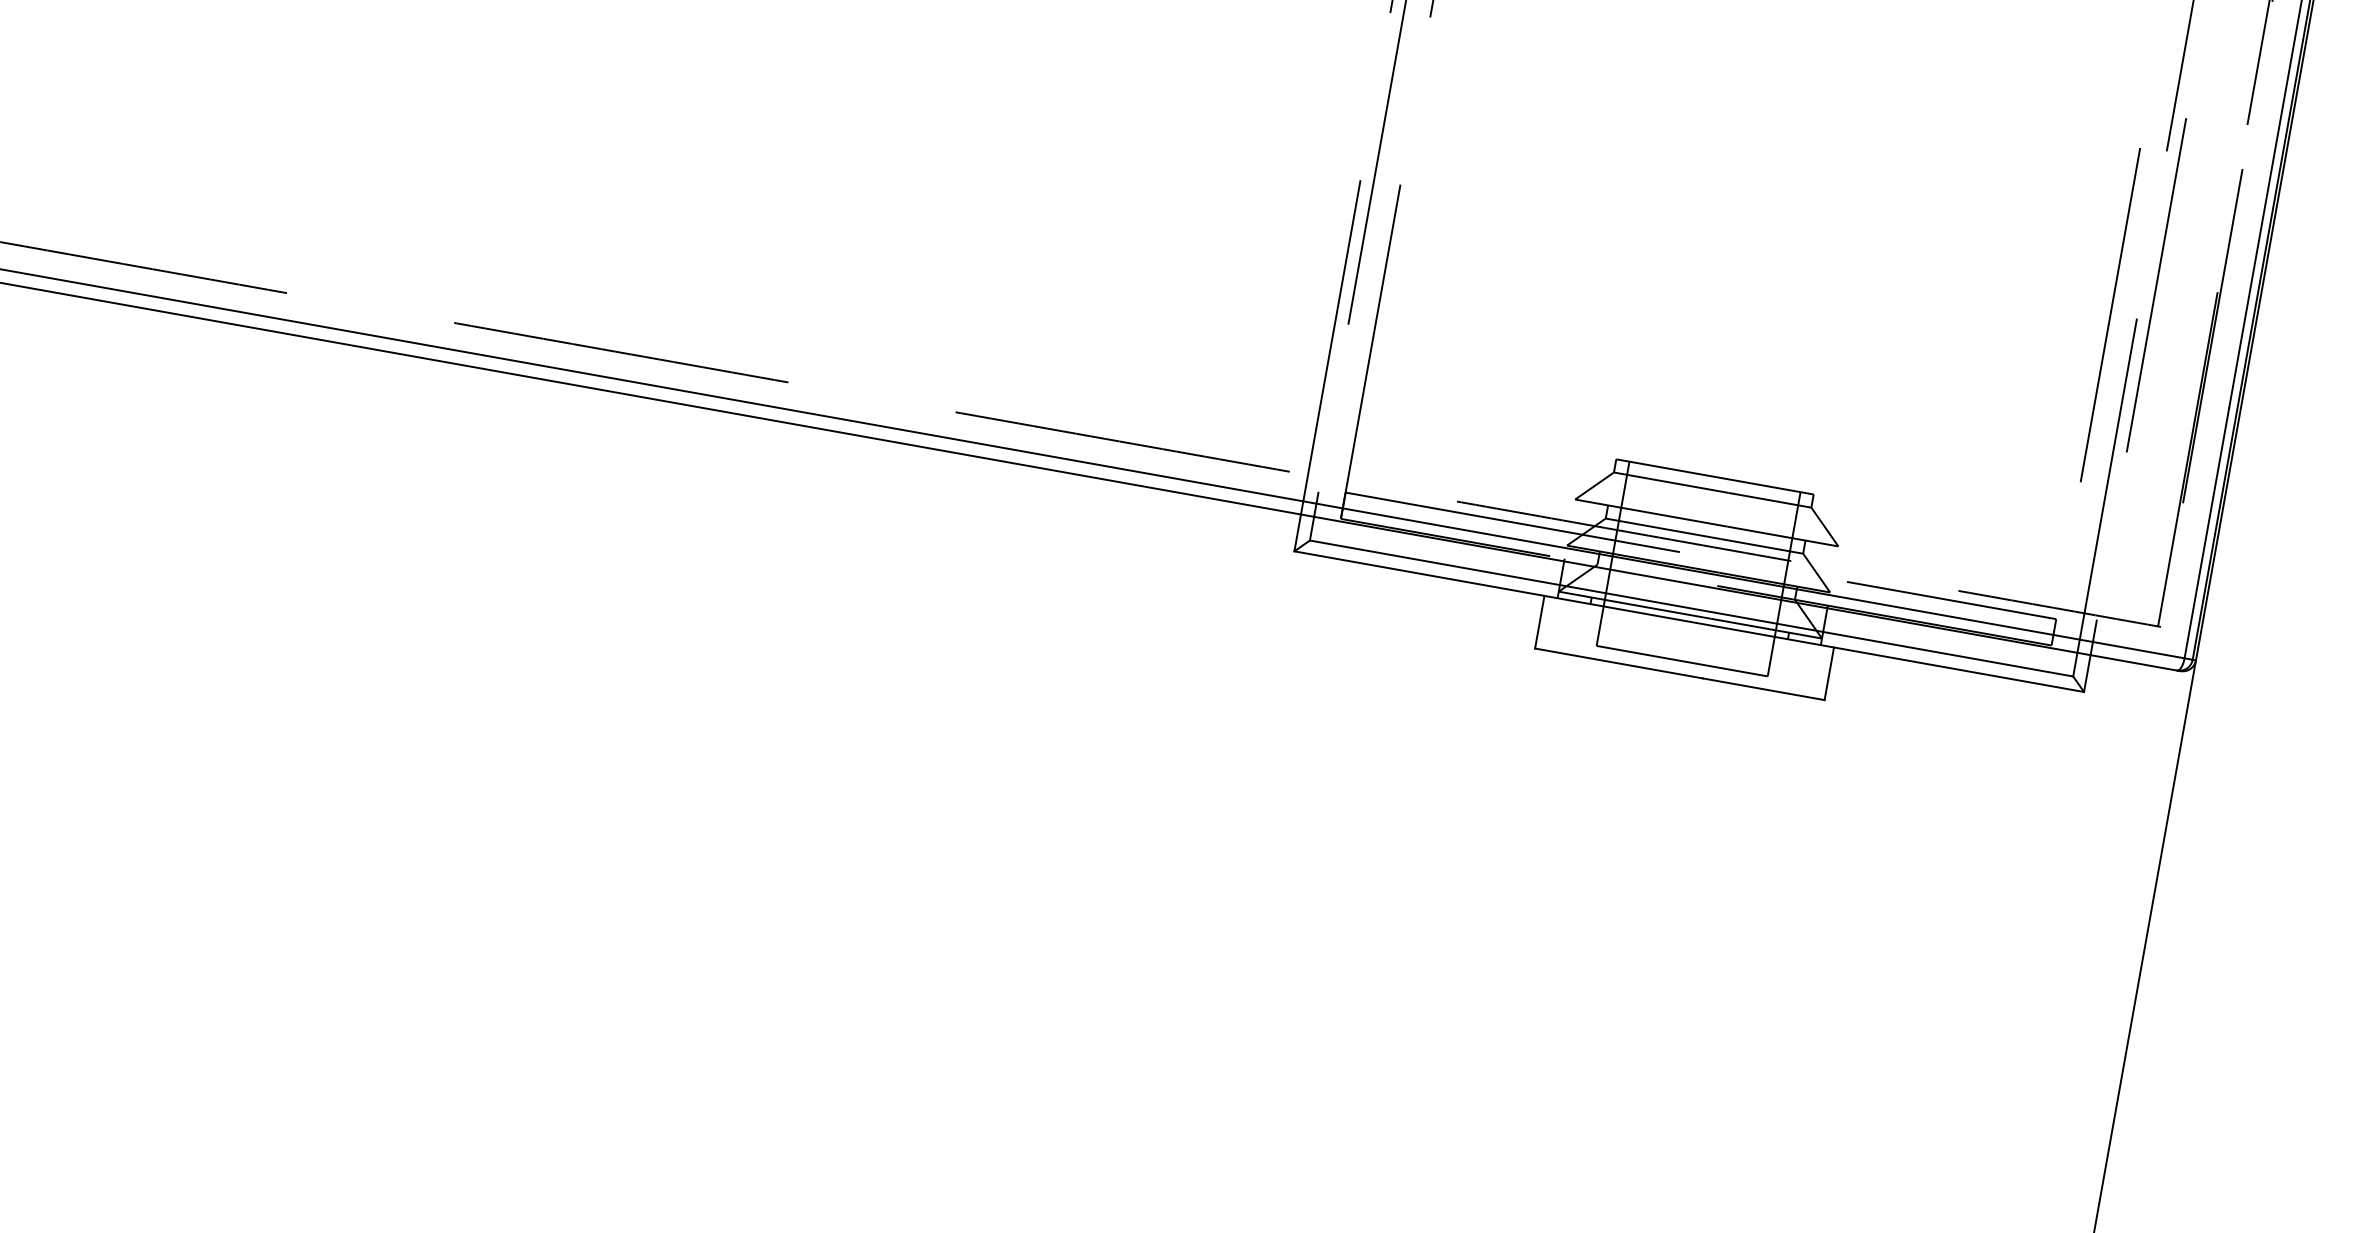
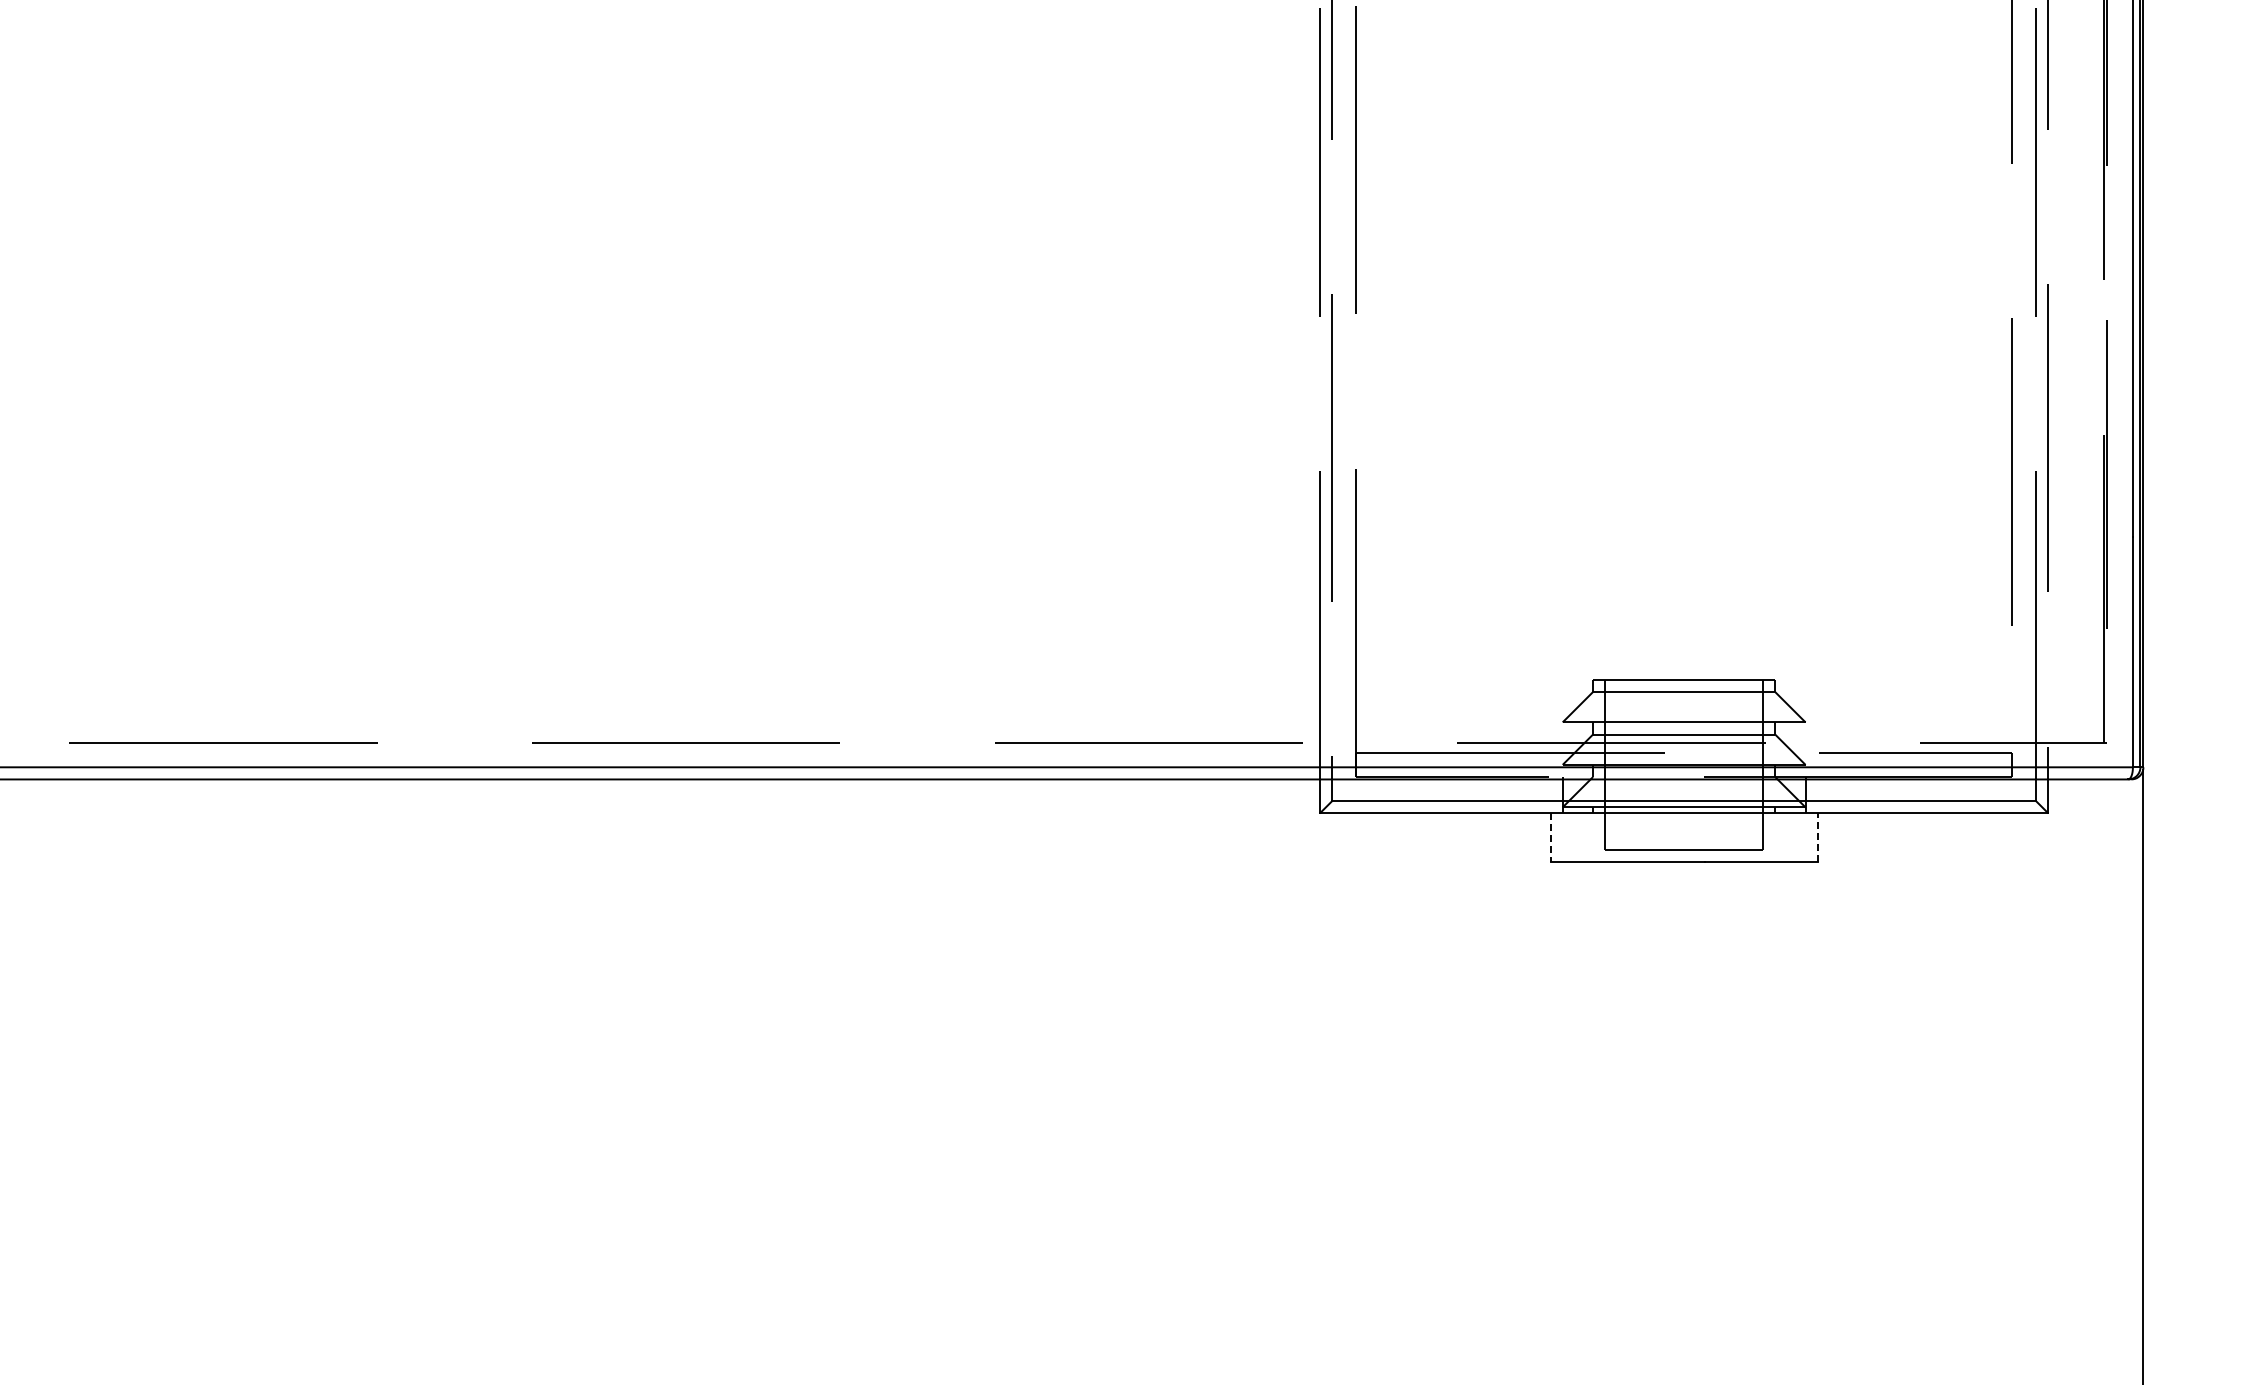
line: (1539, 623) -> (1550, 838), solid -> dashed
line: (1829, 673) -> (1817, 837), solid -> dashed

